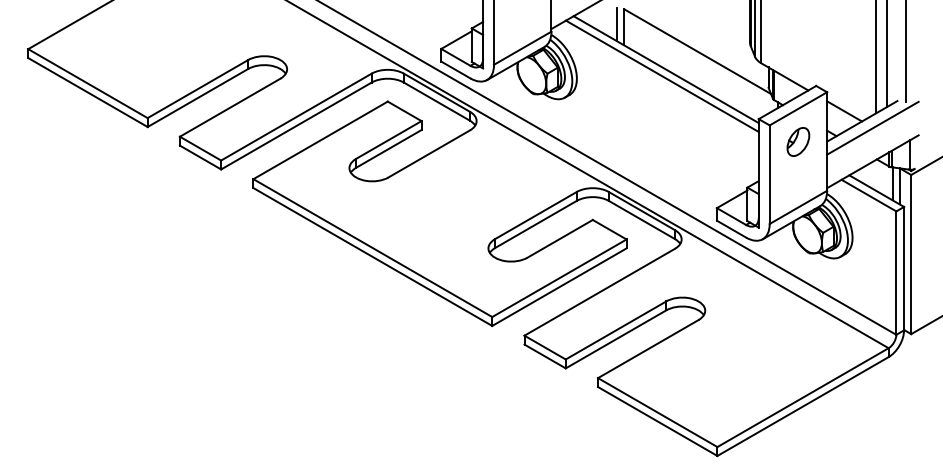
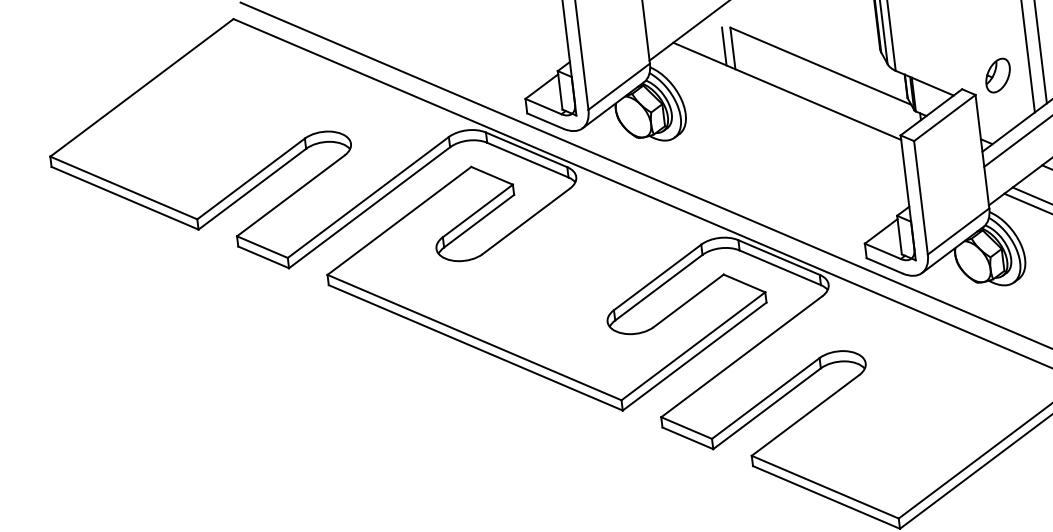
line: (661, 75) -> (782, 98), removed
line: (844, 111) -> (998, 114), removed
part: (798, 141) -> (998, 75), moved

